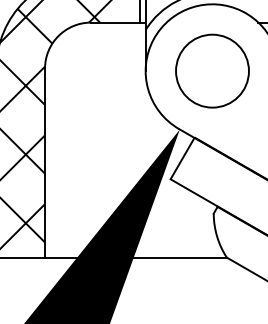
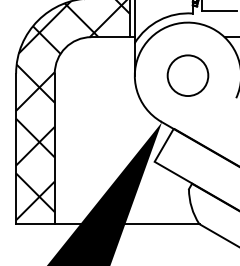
circle: (211, 70) -> (187, 75), size x0.7

